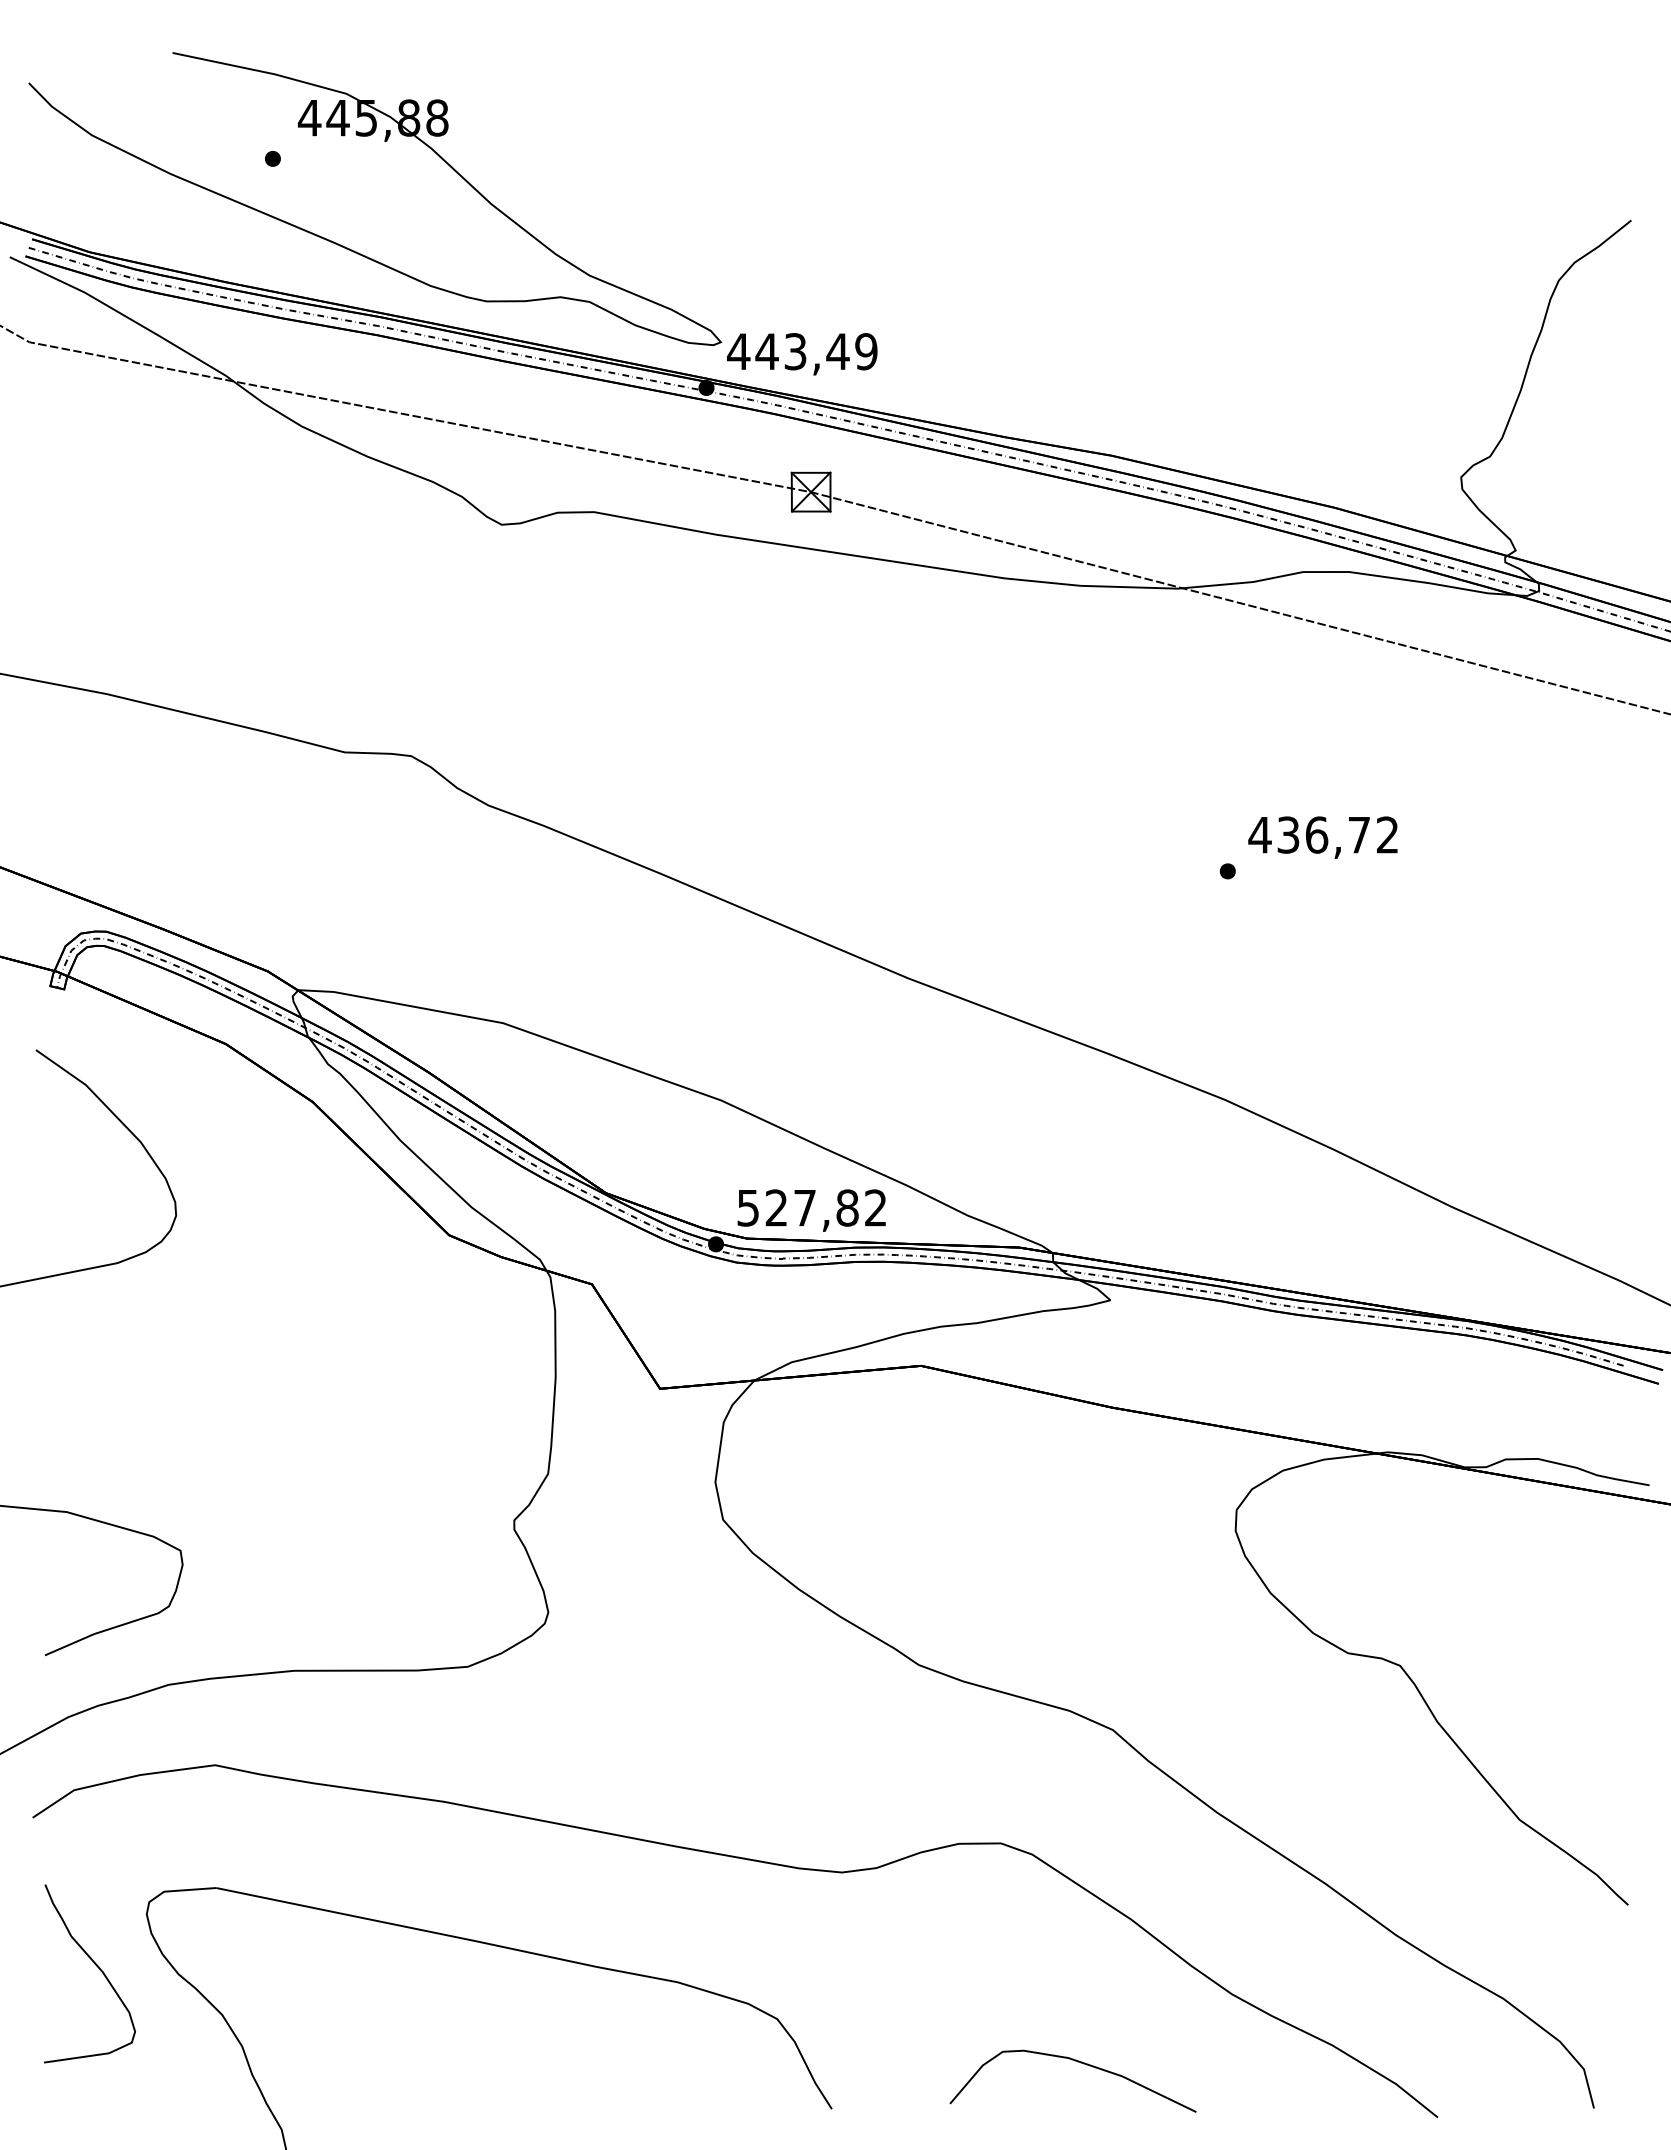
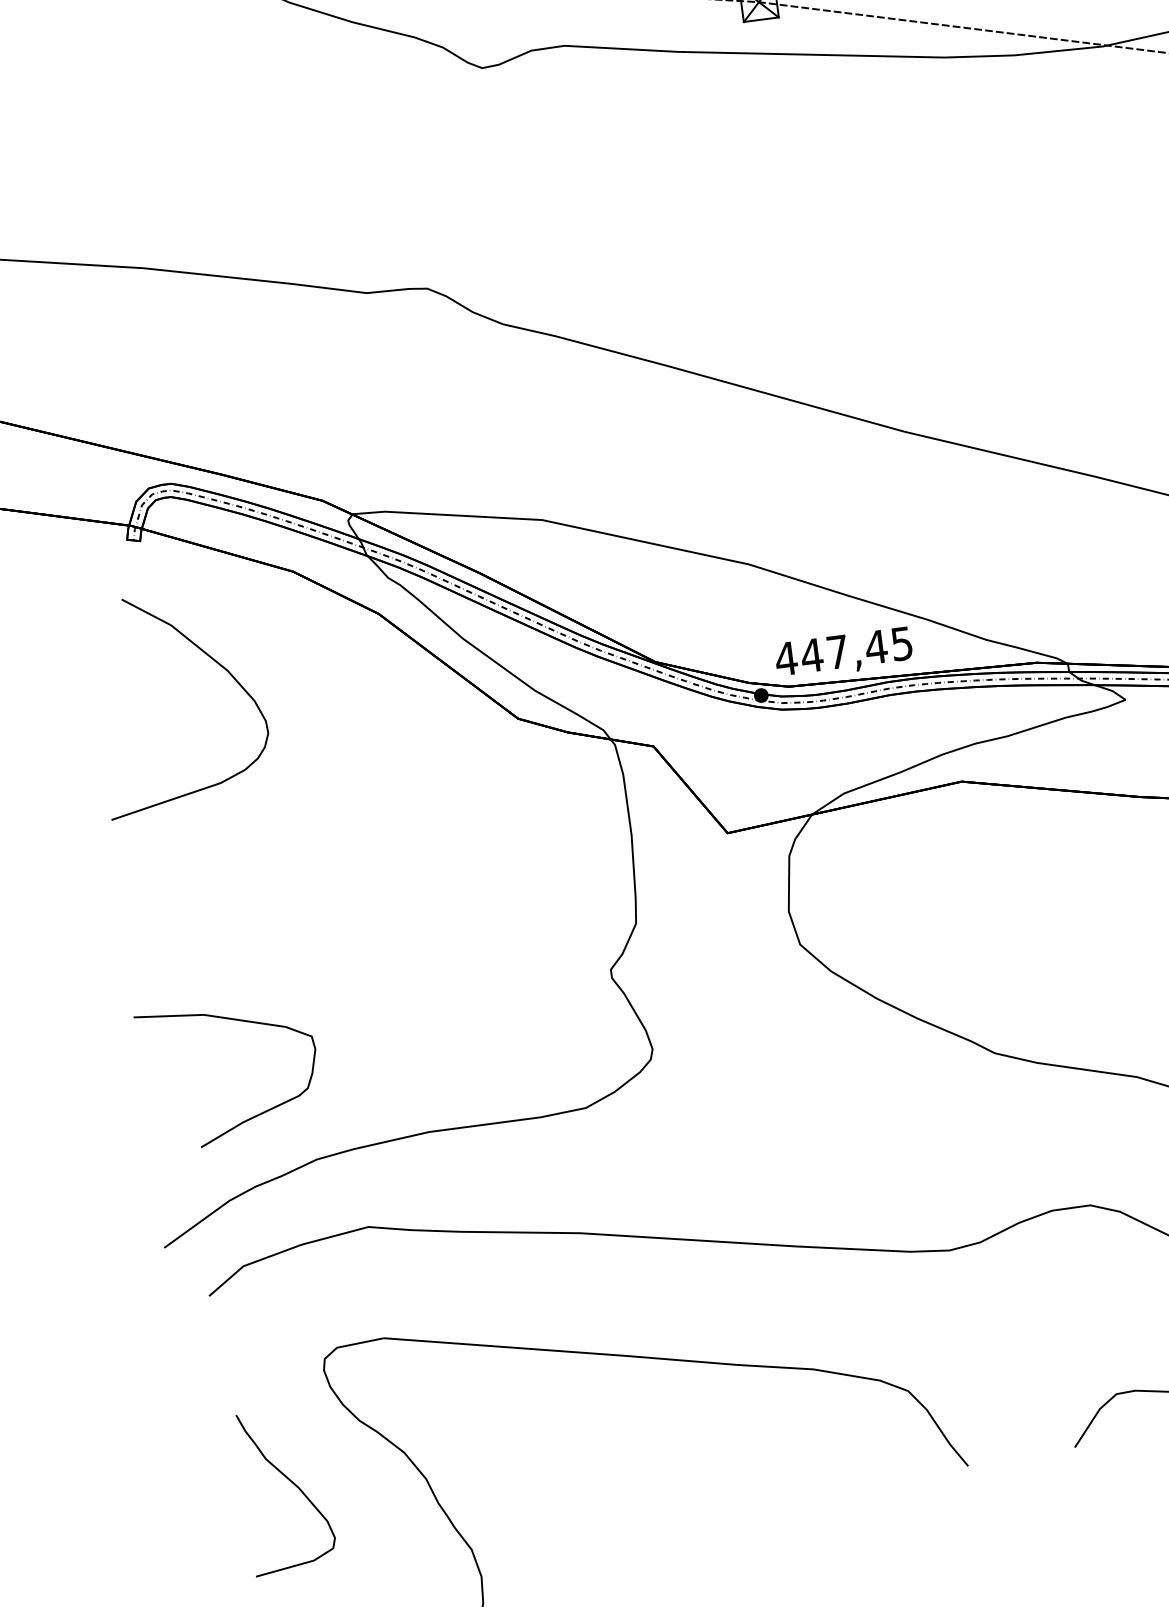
text: (811, 1207) -> (843, 650), 527,82 -> 447,45
curve: (96, 1966) -> (292, 1483), moved

